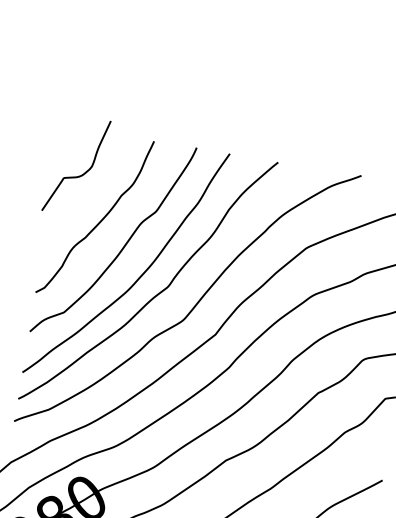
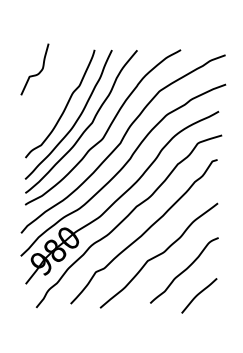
curve: (99, 218) -> (51, 94), removed

